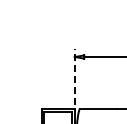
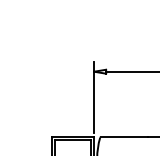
line: (74, 77) -> (93, 97), dashed -> solid

